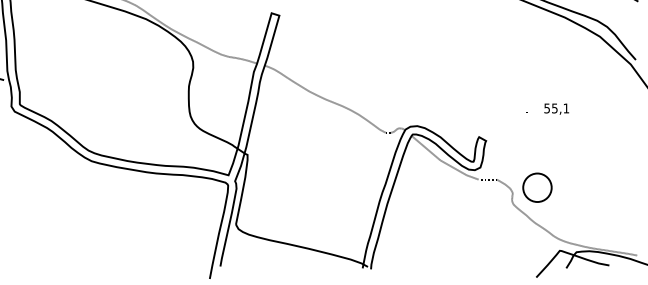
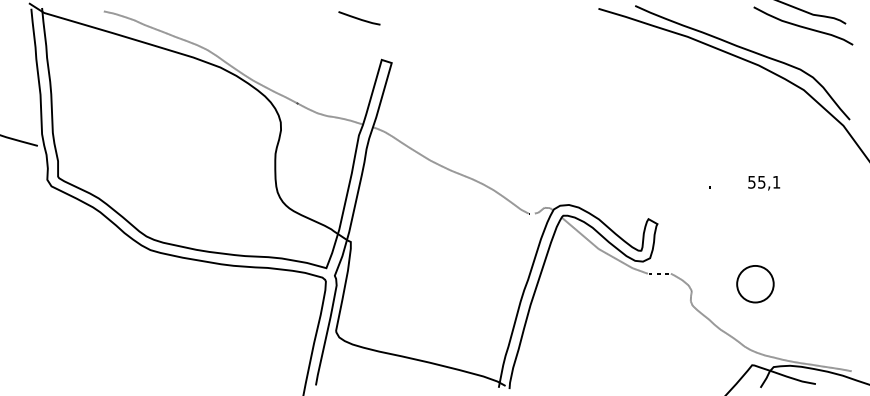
text: (556, 109) -> (764, 183), moved
part: (537, 187) -> (755, 284), moved

